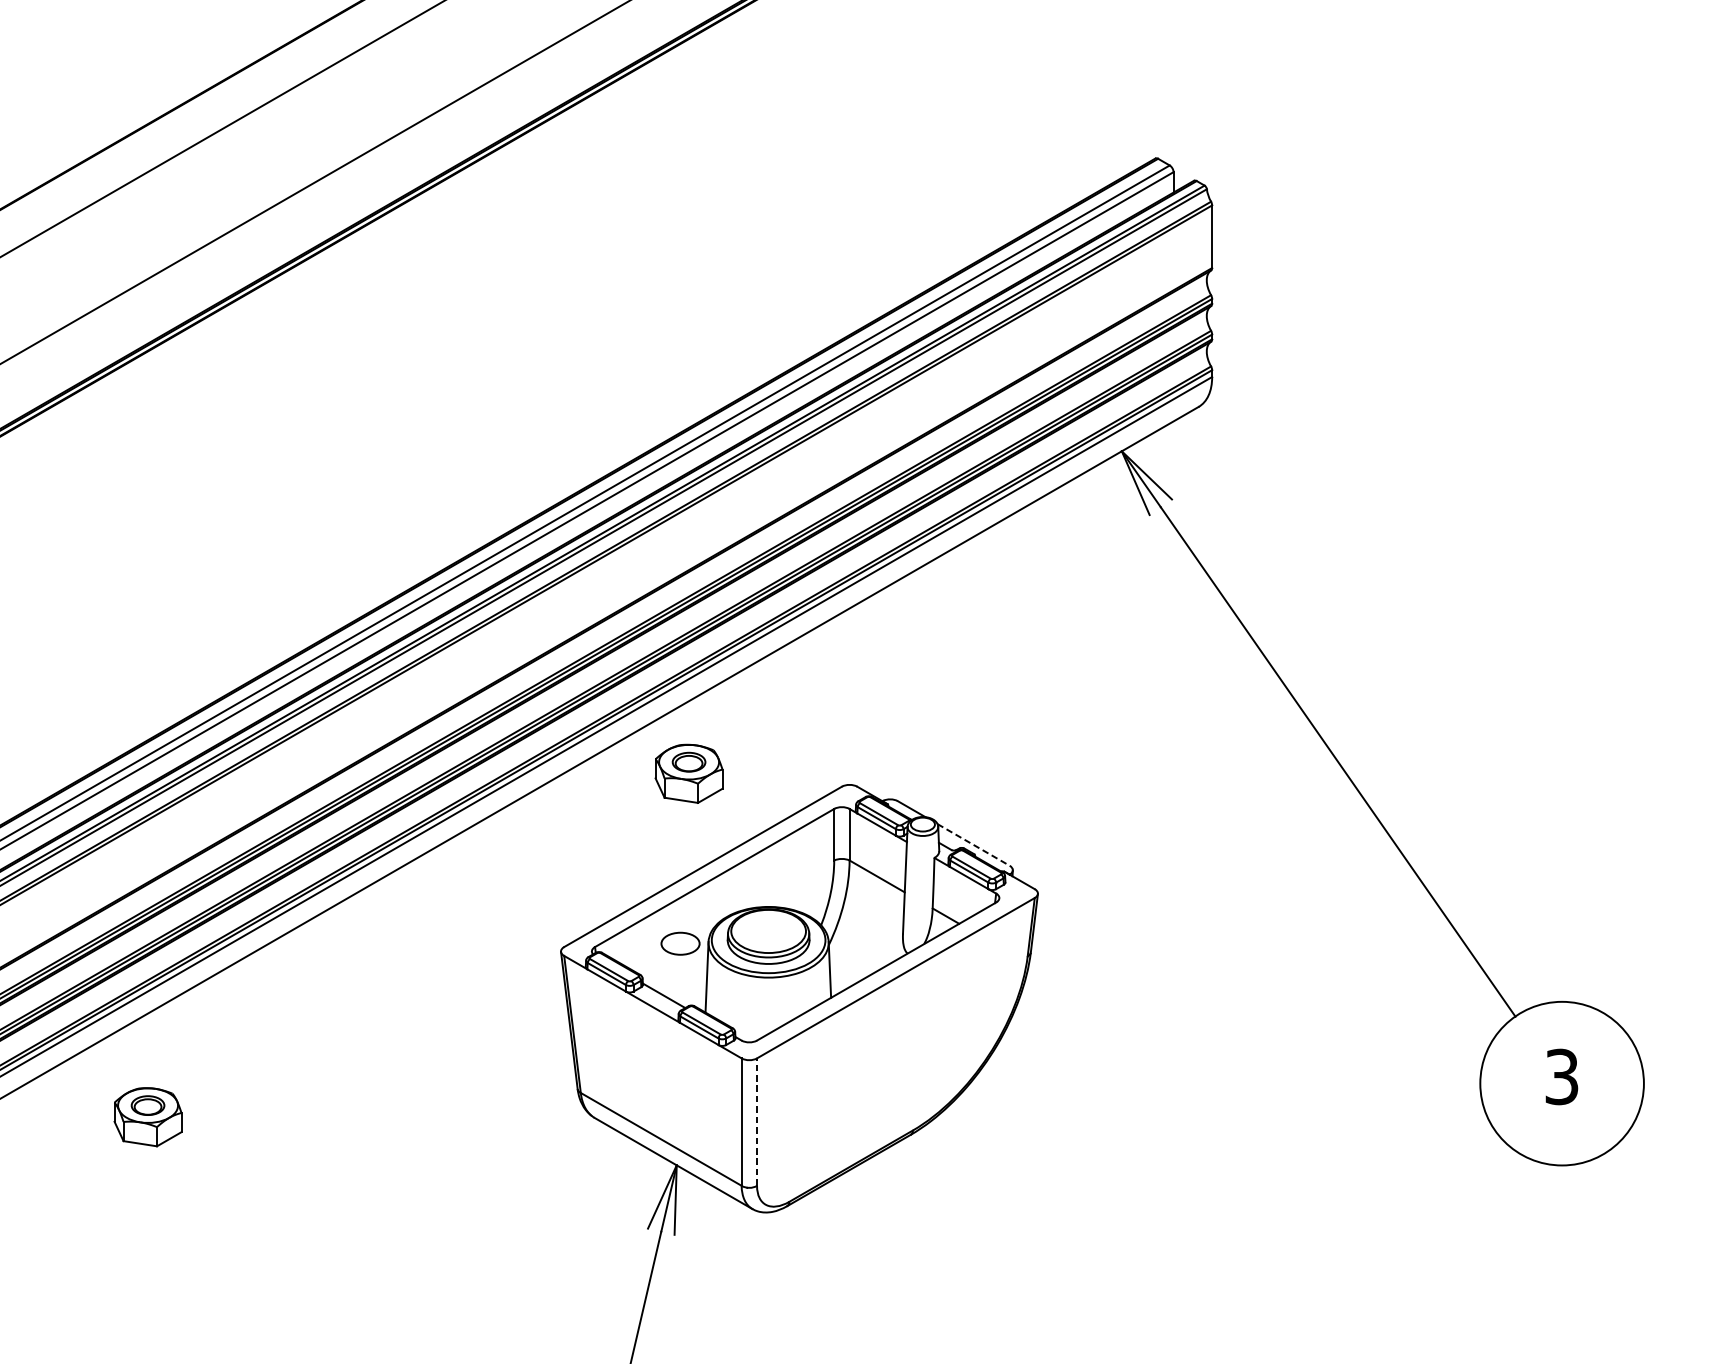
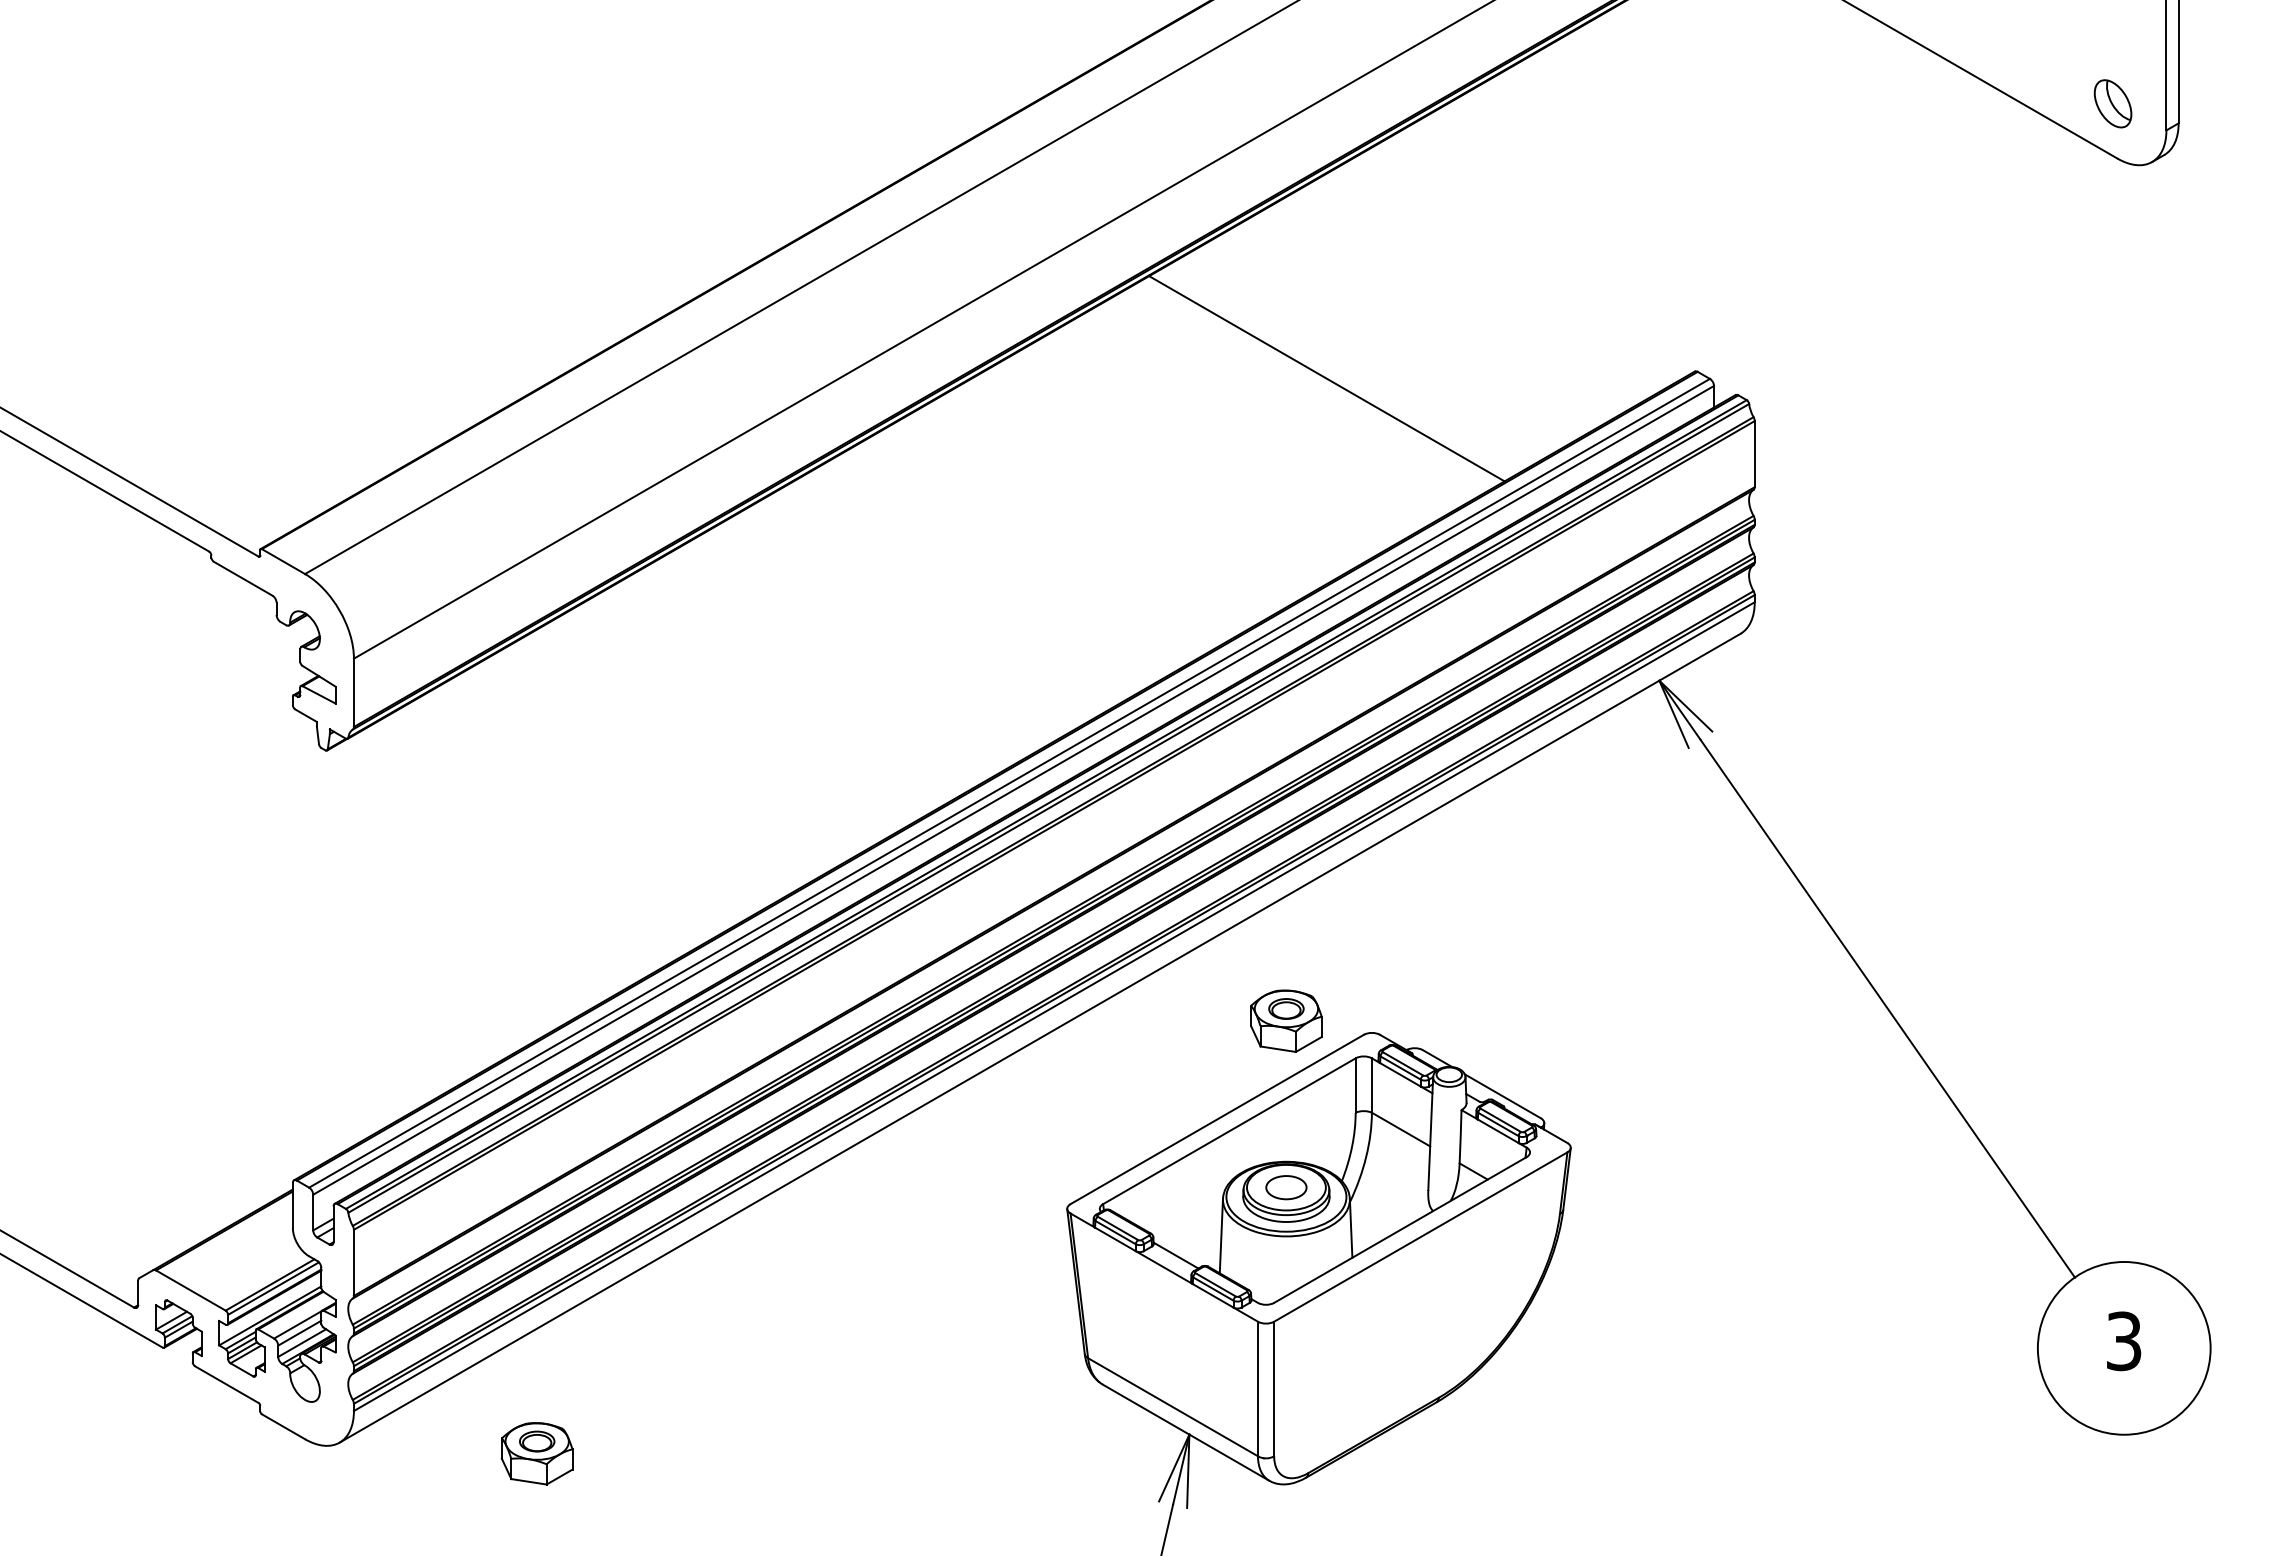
line: (806, 165) -> (1326, 378), added
part: (689, 773) -> (1286, 1020), moved
line: (973, 845) -> (1502, 1096), dashed -> solid
part: (680, 943) -> (1286, 1187), moved
part: (147, 1116) -> (536, 1453), moved
line: (757, 1121) -> (1274, 1388), dashed -> solid

